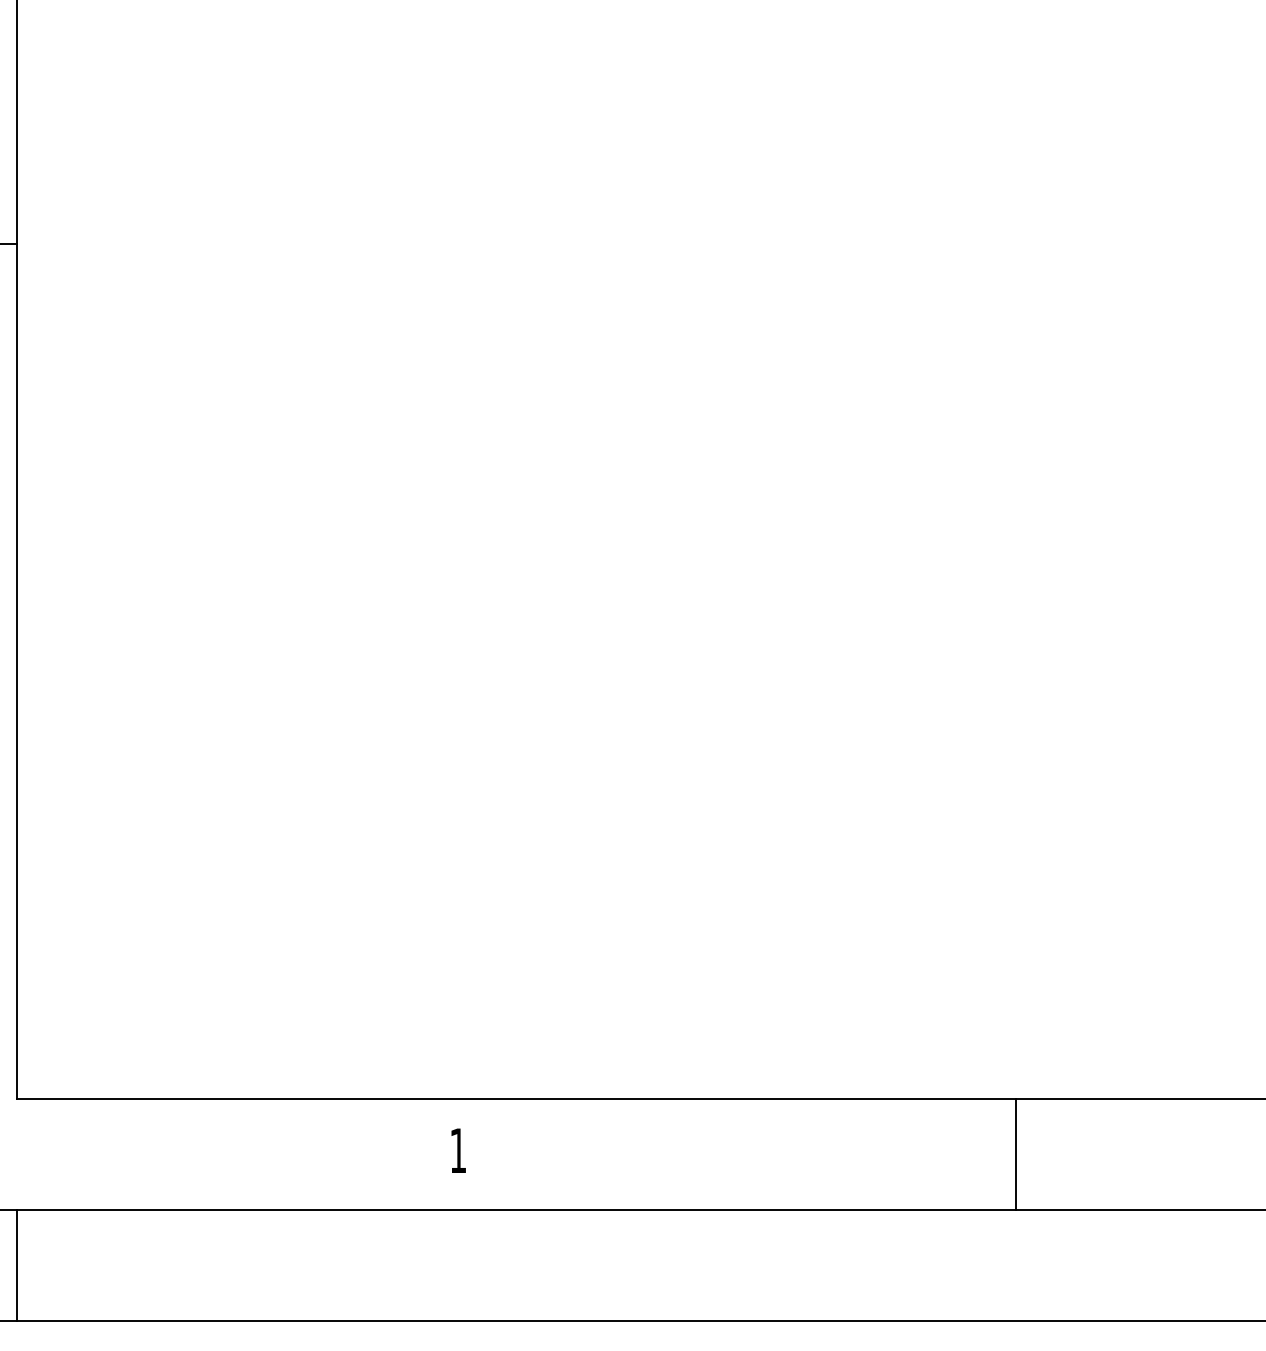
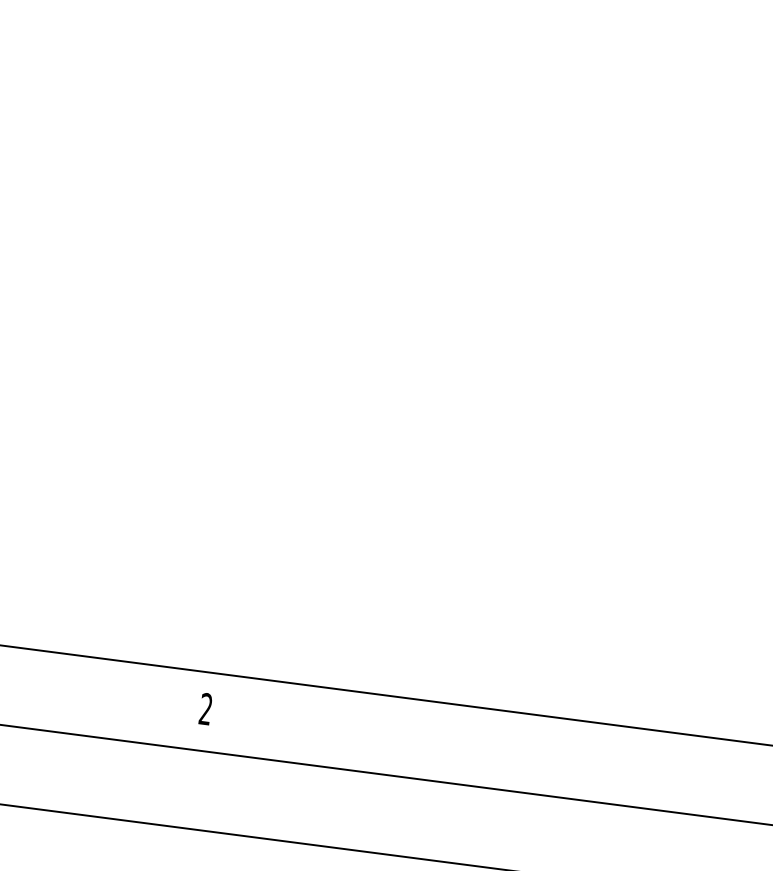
text: (457, 1149) -> (205, 708), 1 -> 2
line: (1015, 1153) -> (598, 762), removed

